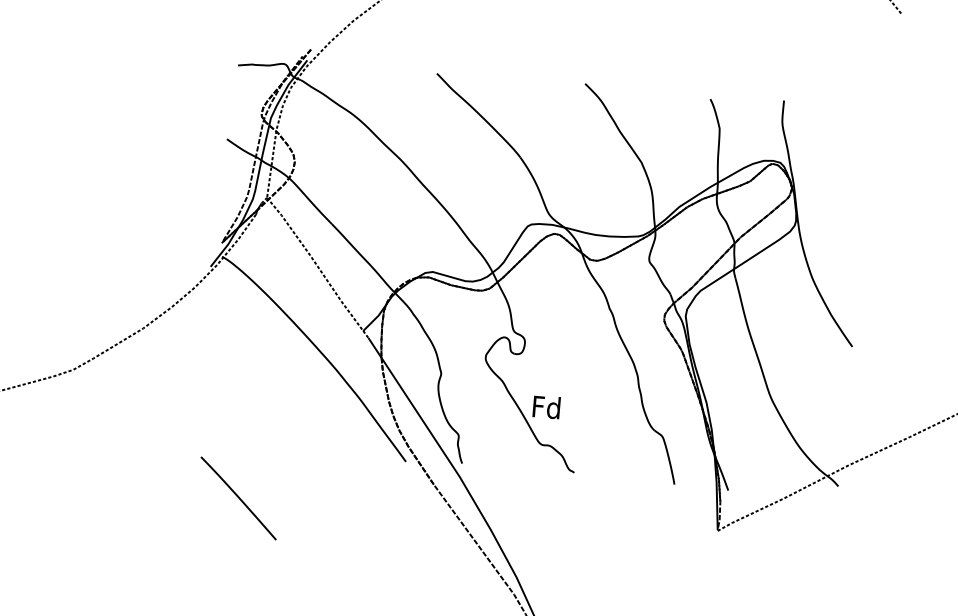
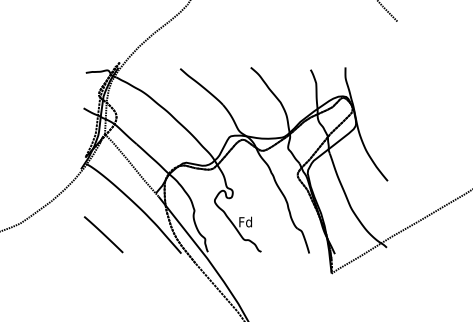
line: (238, 497) -> (103, 234), moved

